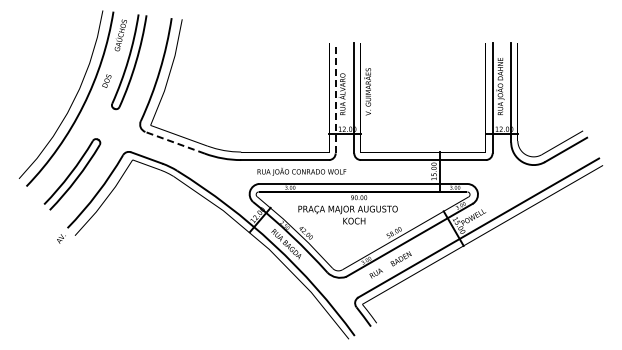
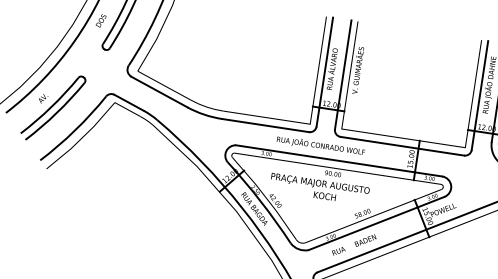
line: (335, 97) -> (324, 71), dashed -> solid
line: (175, 142) -> (159, 91), dashed -> solid
text: (301, 171) -> (320, 145), moved
text: (61, 238) -> (43, 98), moved

